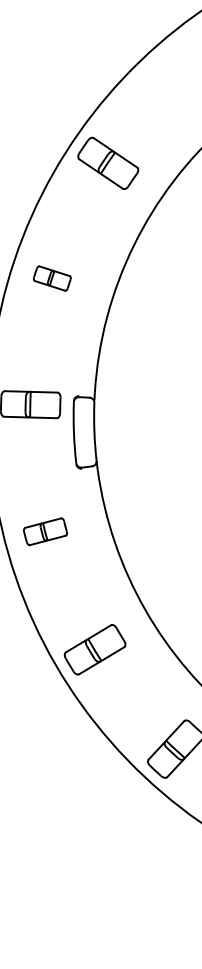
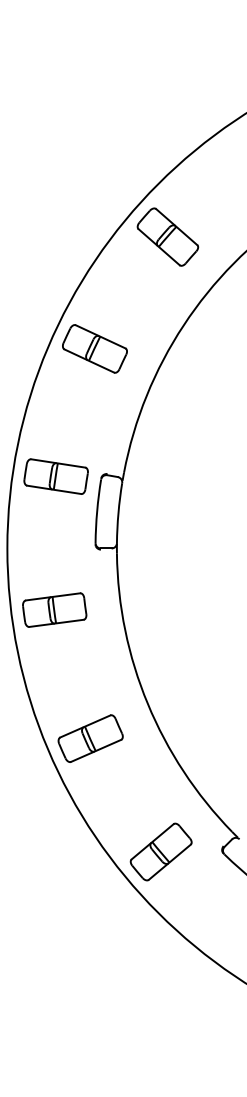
part: (51, 278) -> (94, 348), size x1.67
part: (45, 531) -> (54, 609), size x1.43

